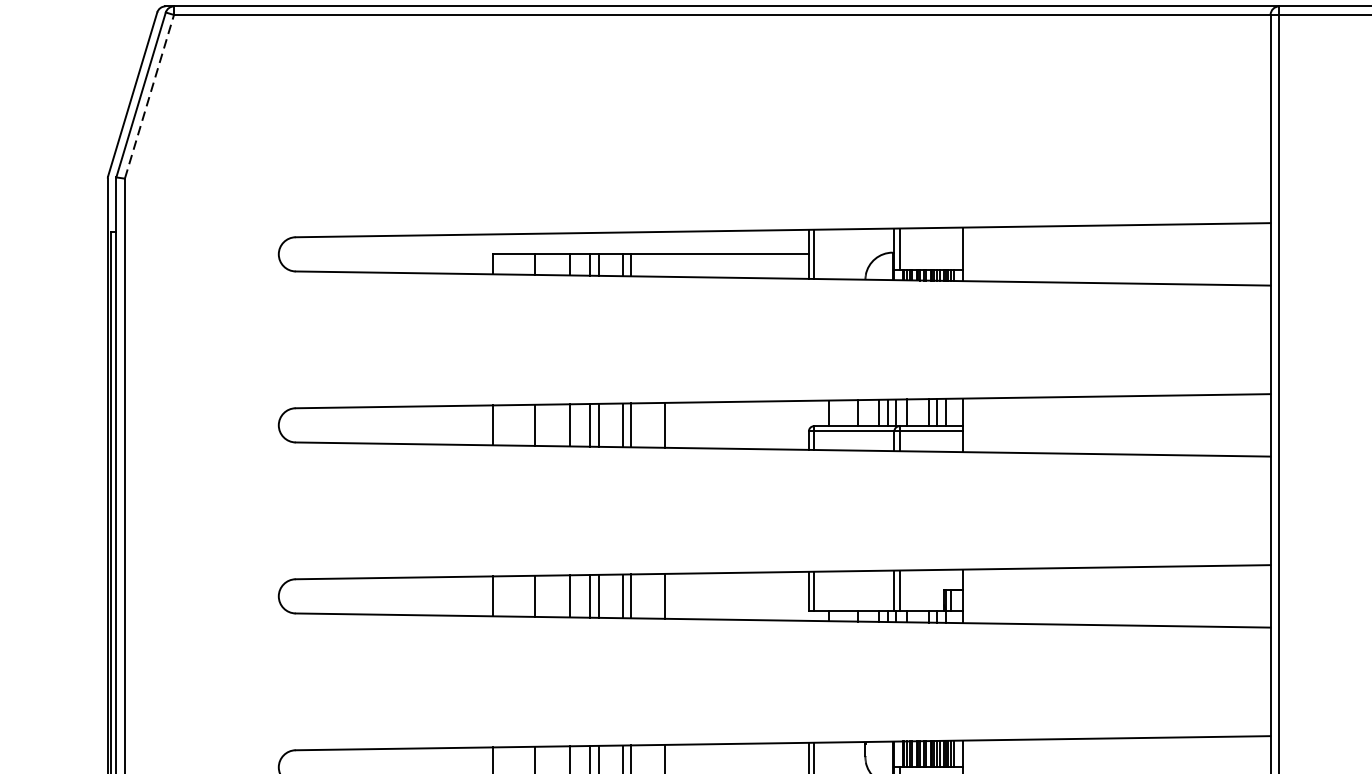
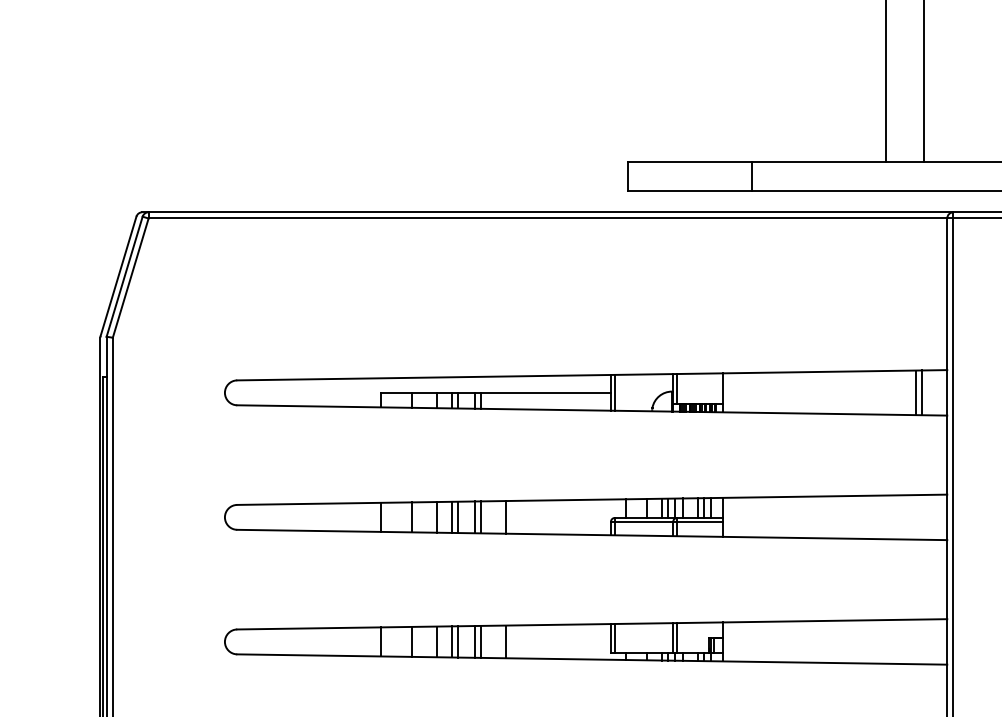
line: (149, 95) -> (130, 277), dashed -> solid
line: (1228, 253) -> (916, 392), added
line: (1236, 253) -> (922, 392), added

